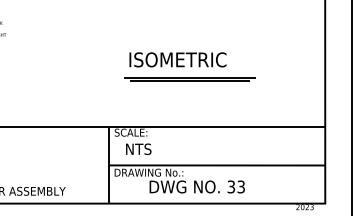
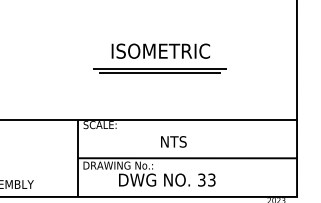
text: (177, 59) -> (160, 50), moved
text: (138, 148) -> (173, 141), moved

